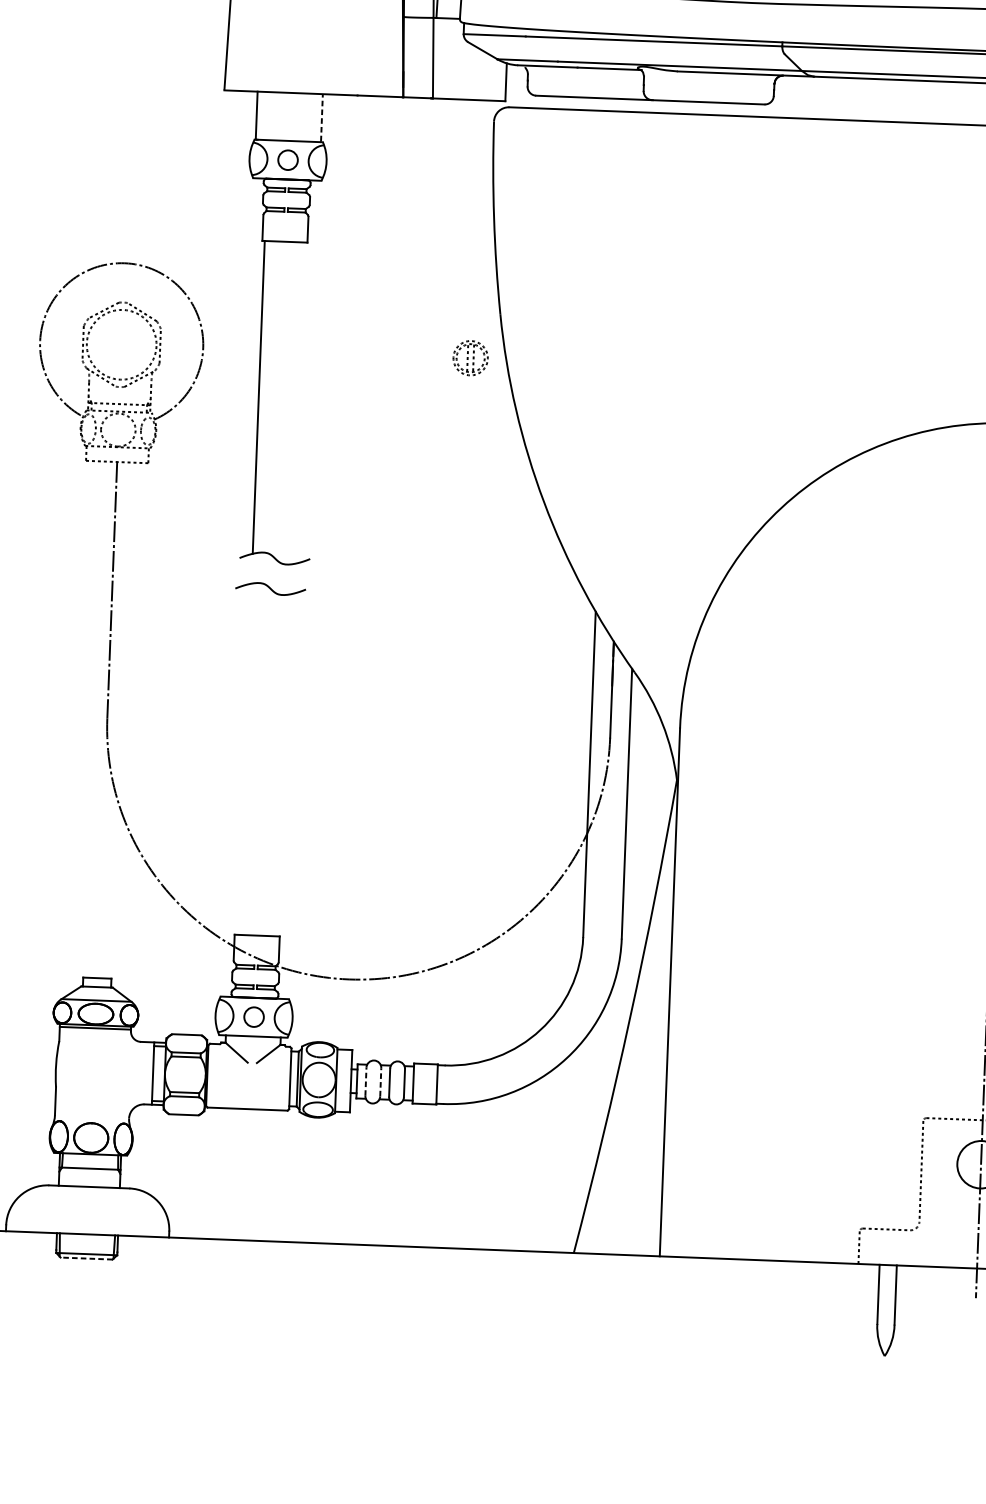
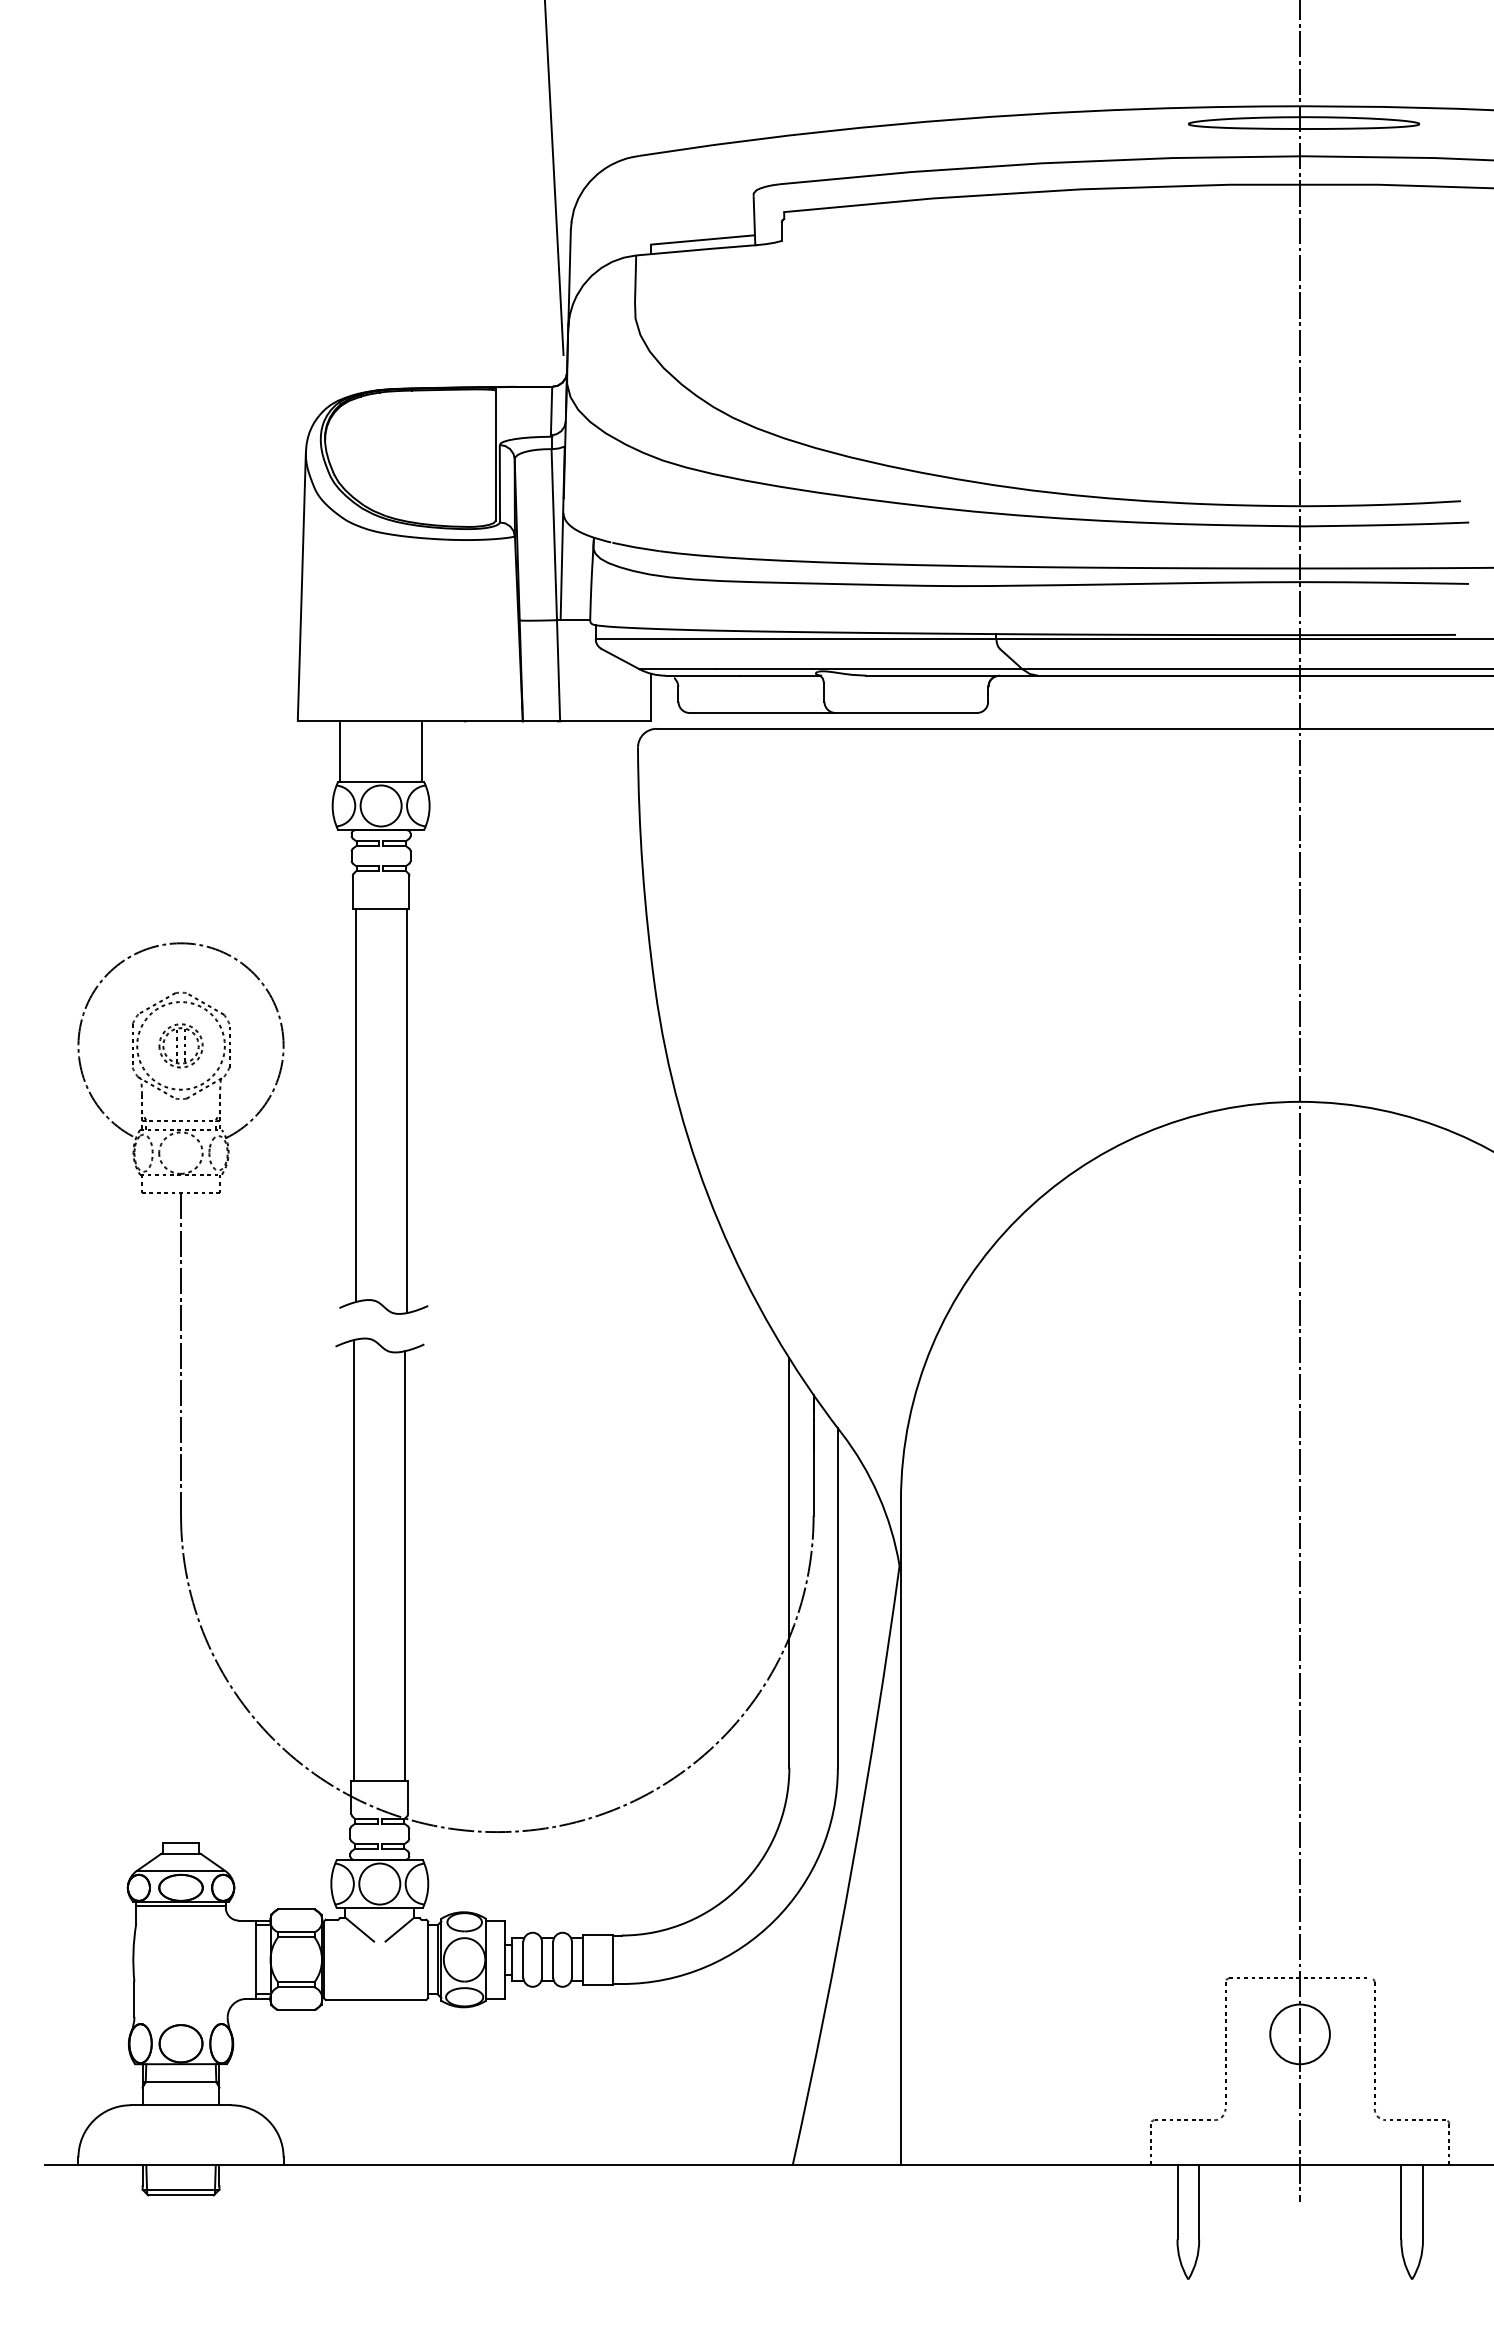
line: (321, 117) -> (421, 750), dashed -> solid
circle: (287, 159) -> (380, 805), size x1.67
part: (470, 357) -> (180, 1045), moved
line: (298, 403) -> (406, 1110), added
line: (243, 759) -> (354, 1560), added
line: (284, 765) -> (405, 1566), added
circle: (253, 1016) -> (379, 1883), size x1.67
line: (366, 1081) -> (523, 1959), dashed -> solid
line: (381, 1082) -> (542, 1959), dashed -> solid
line: (86, 1258) -> (181, 2195), dashed -> solid

